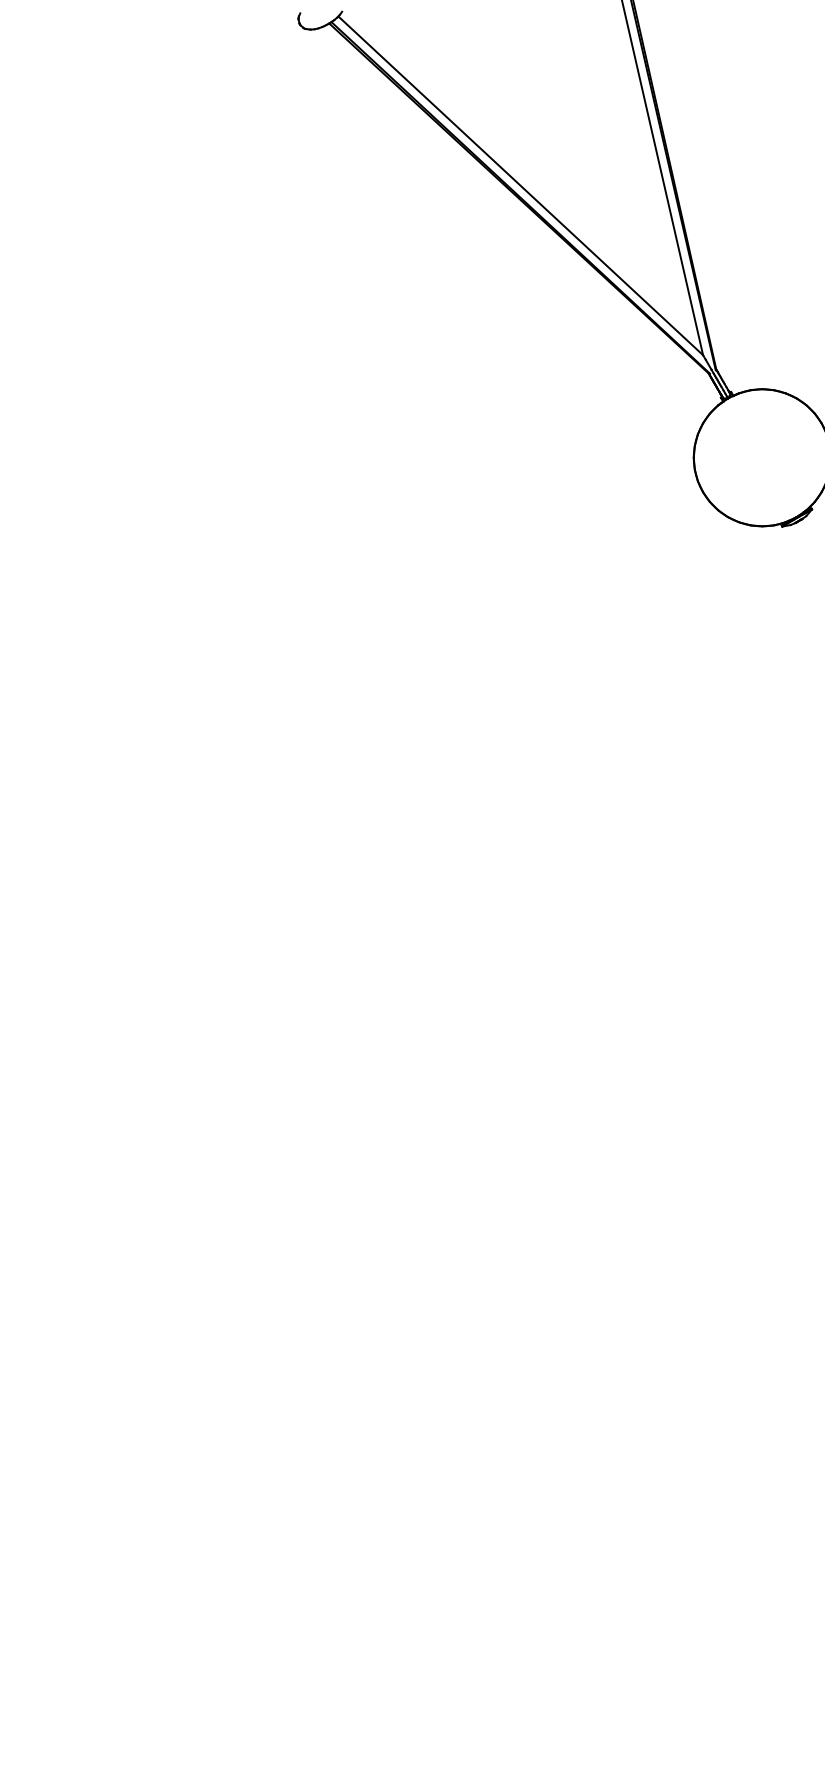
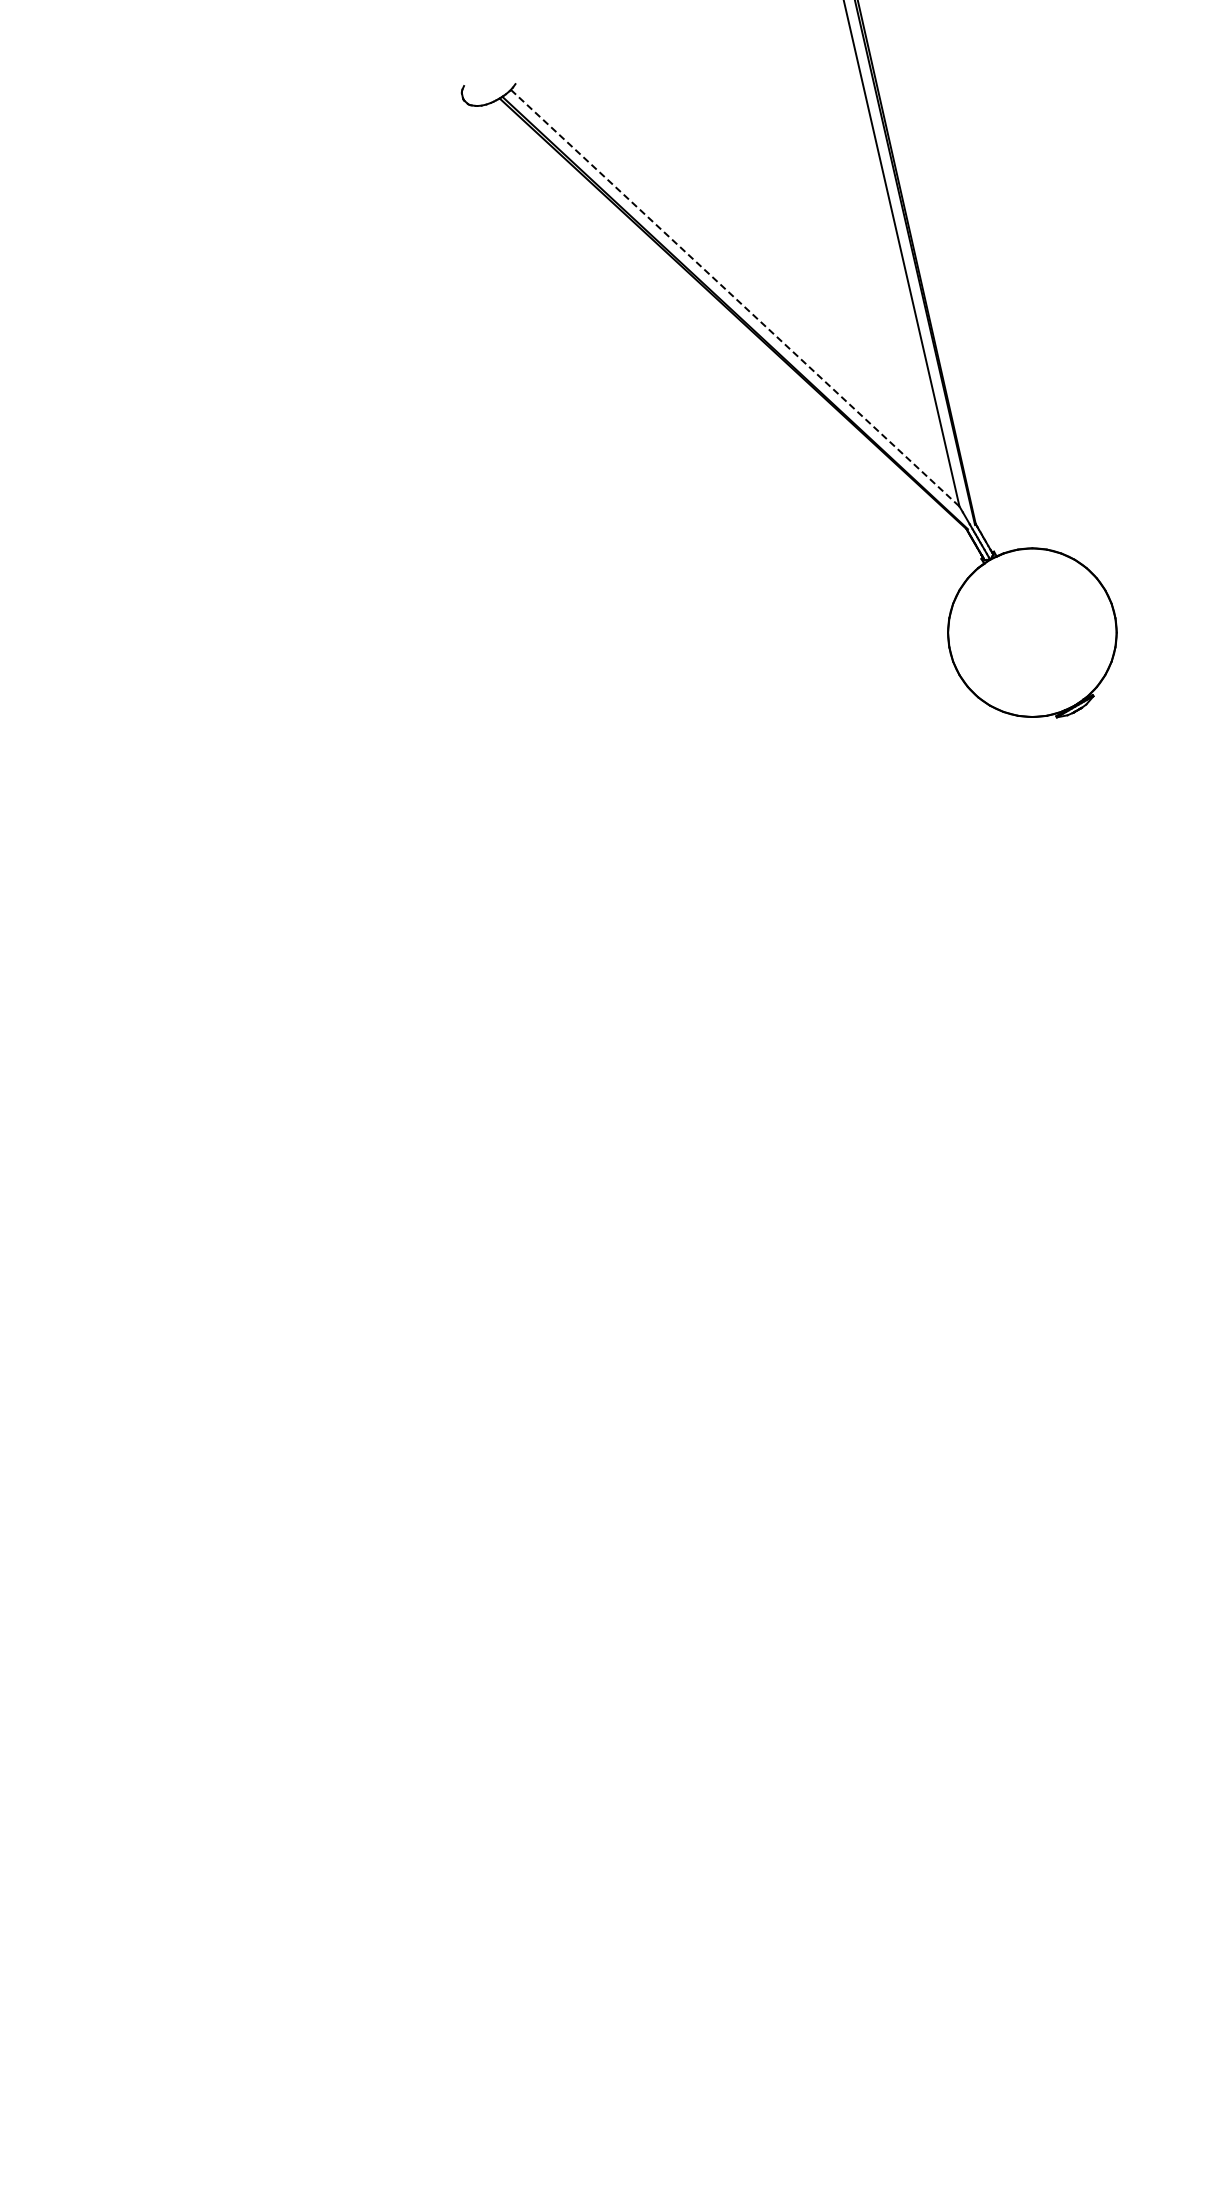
line: (520, 186) -> (735, 298), solid -> dashed

